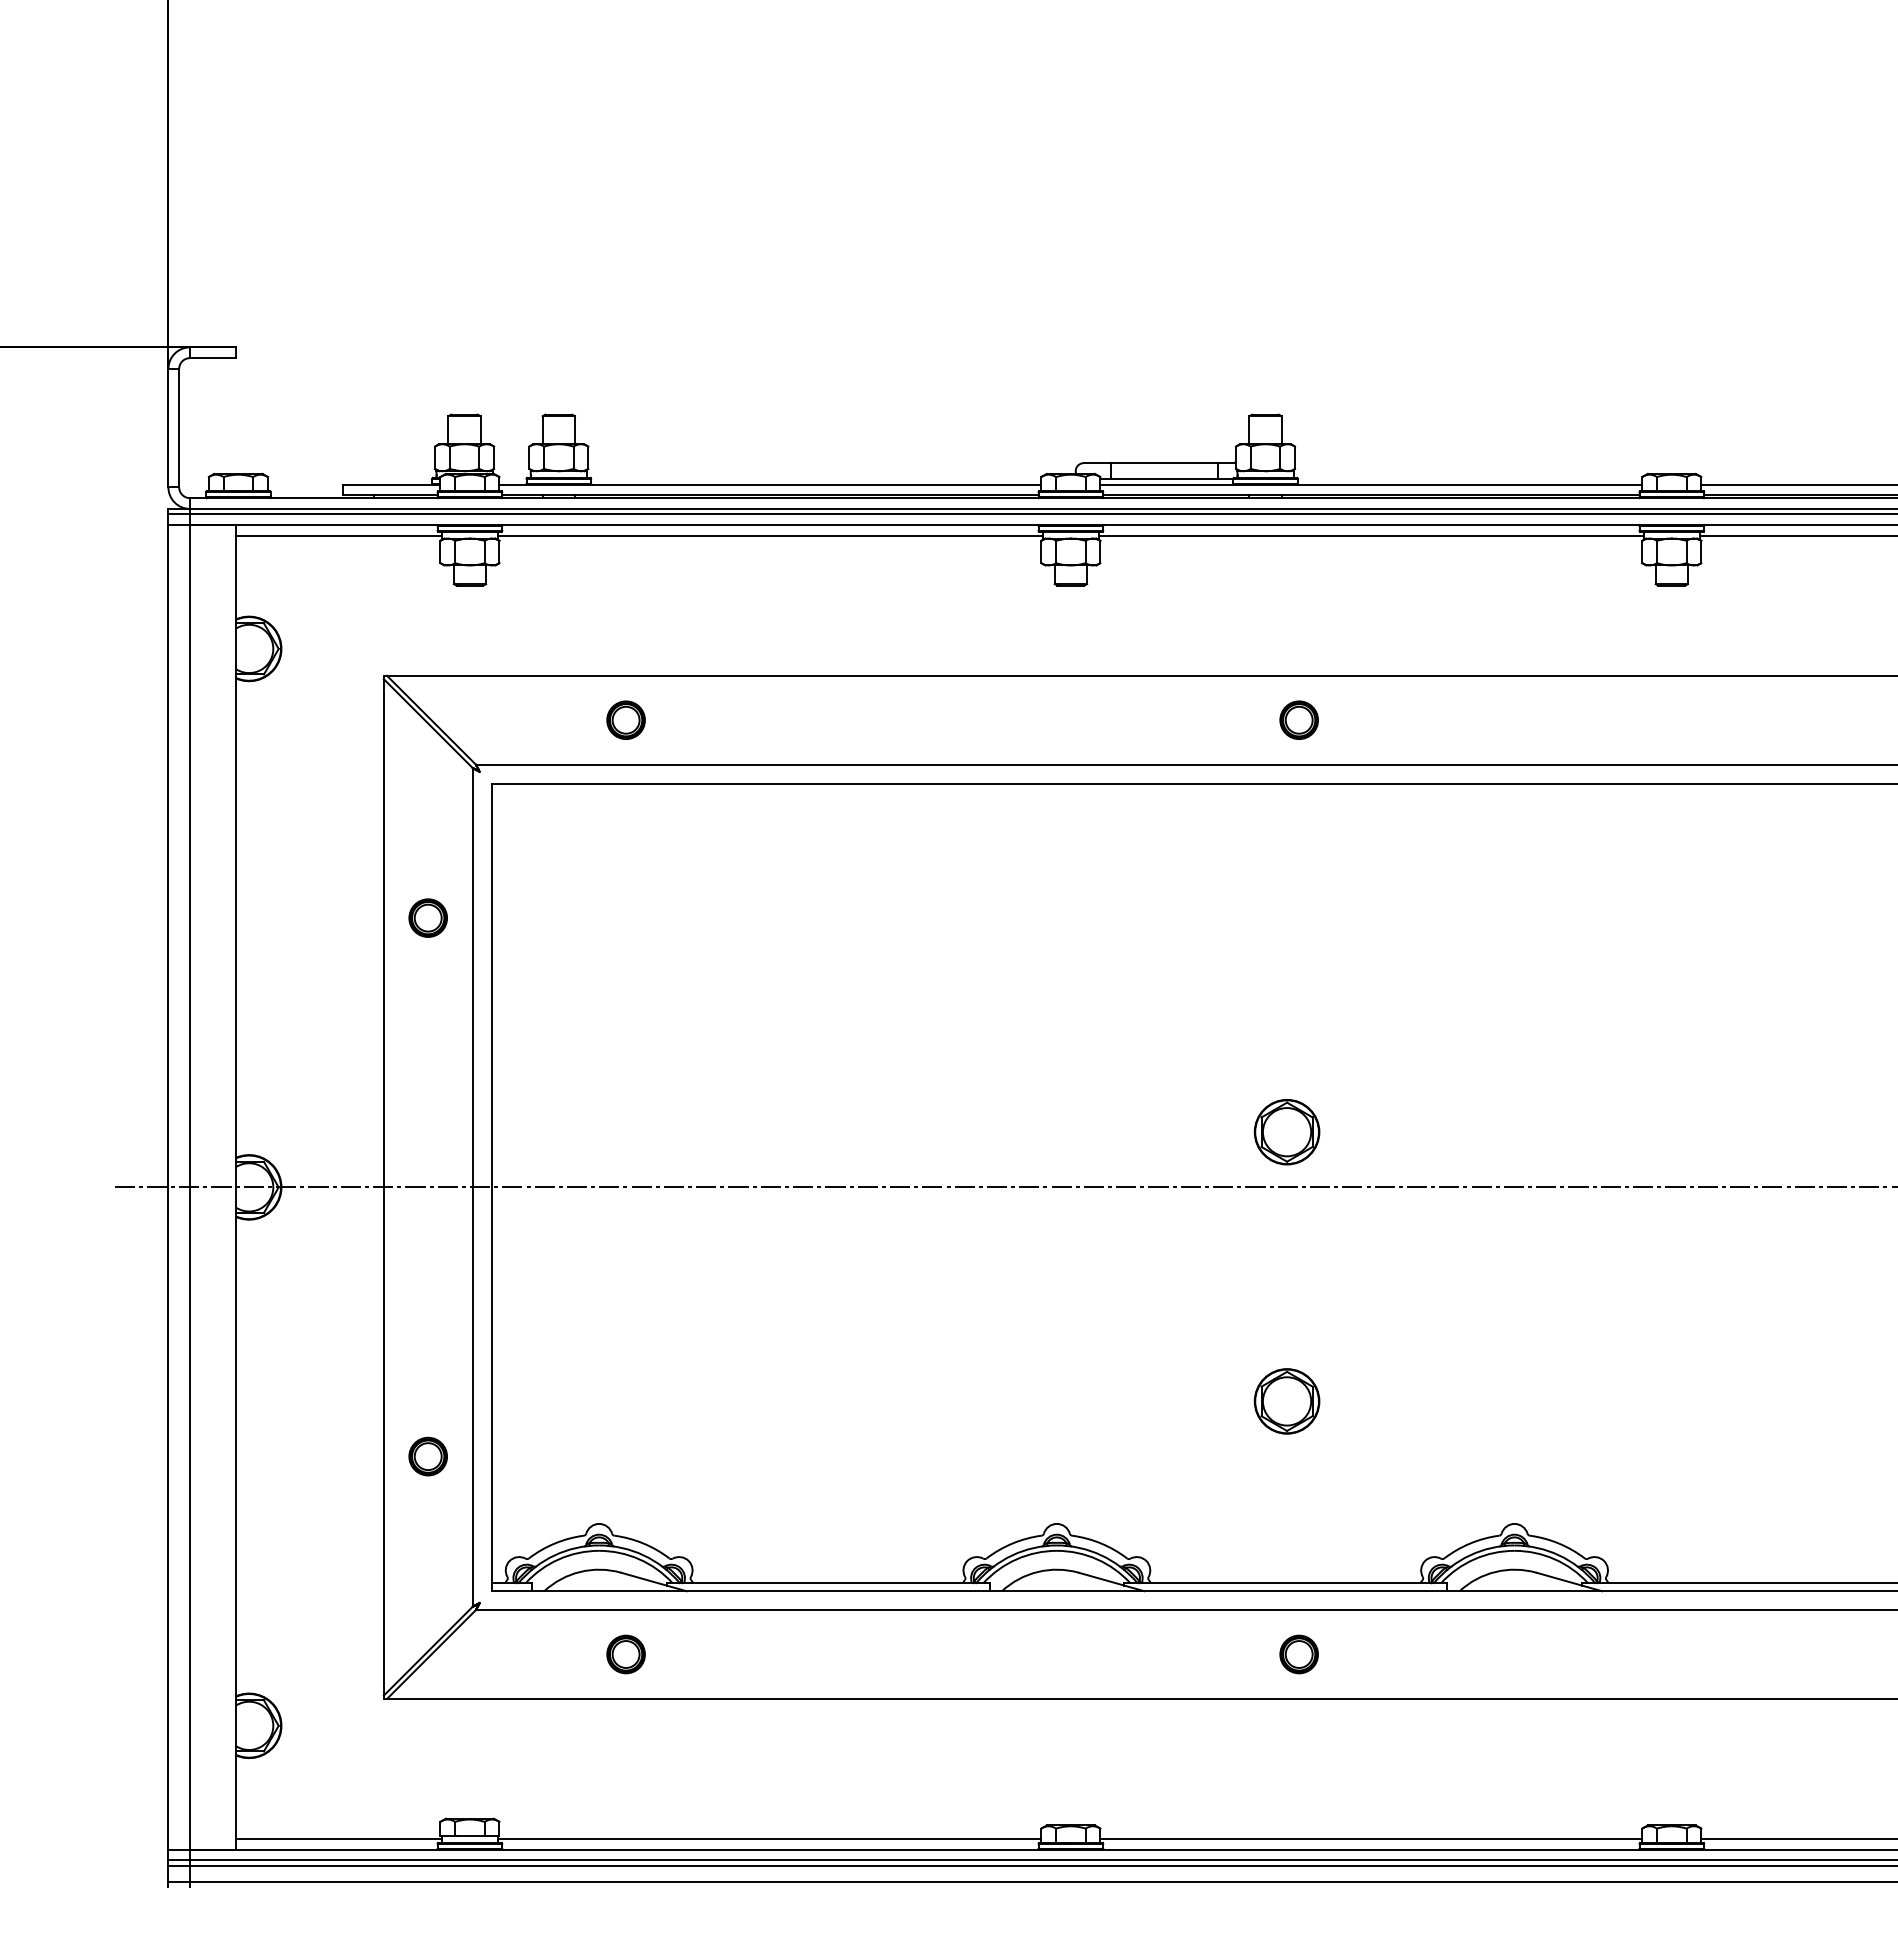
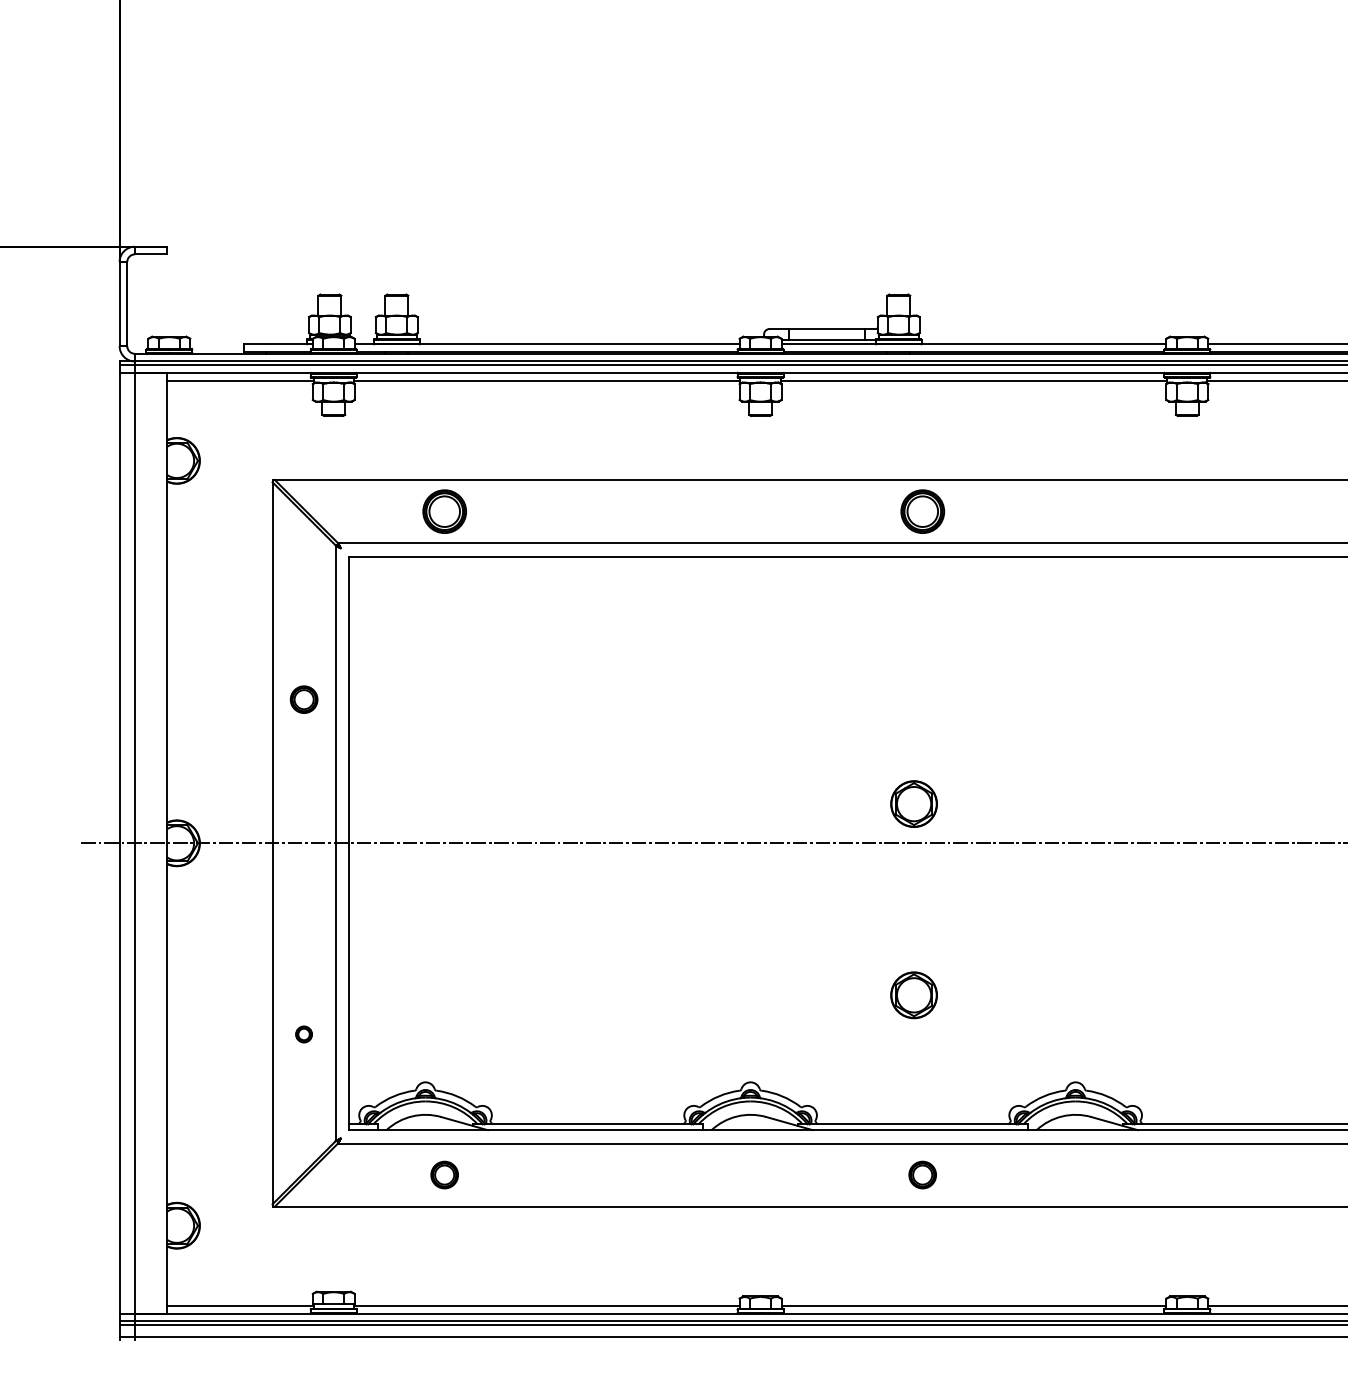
part: (625, 719) -> (444, 511), size x1.6
part: (1298, 719) -> (922, 511), size x1.6
part: (427, 917) -> (303, 699), moved
part: (427, 1456) -> (303, 1034), size x0.6

